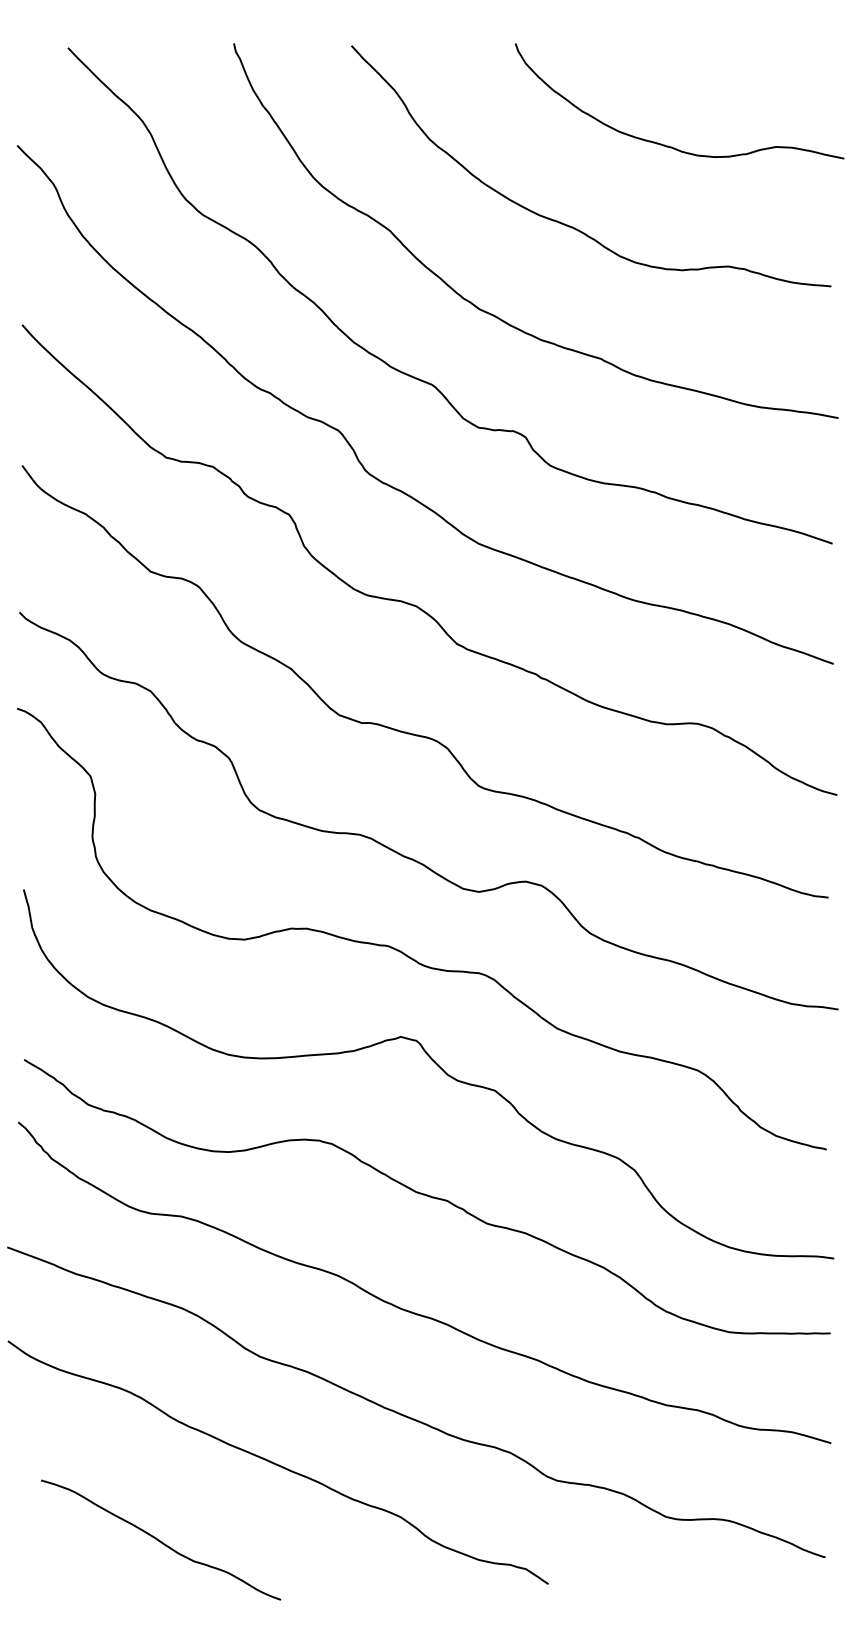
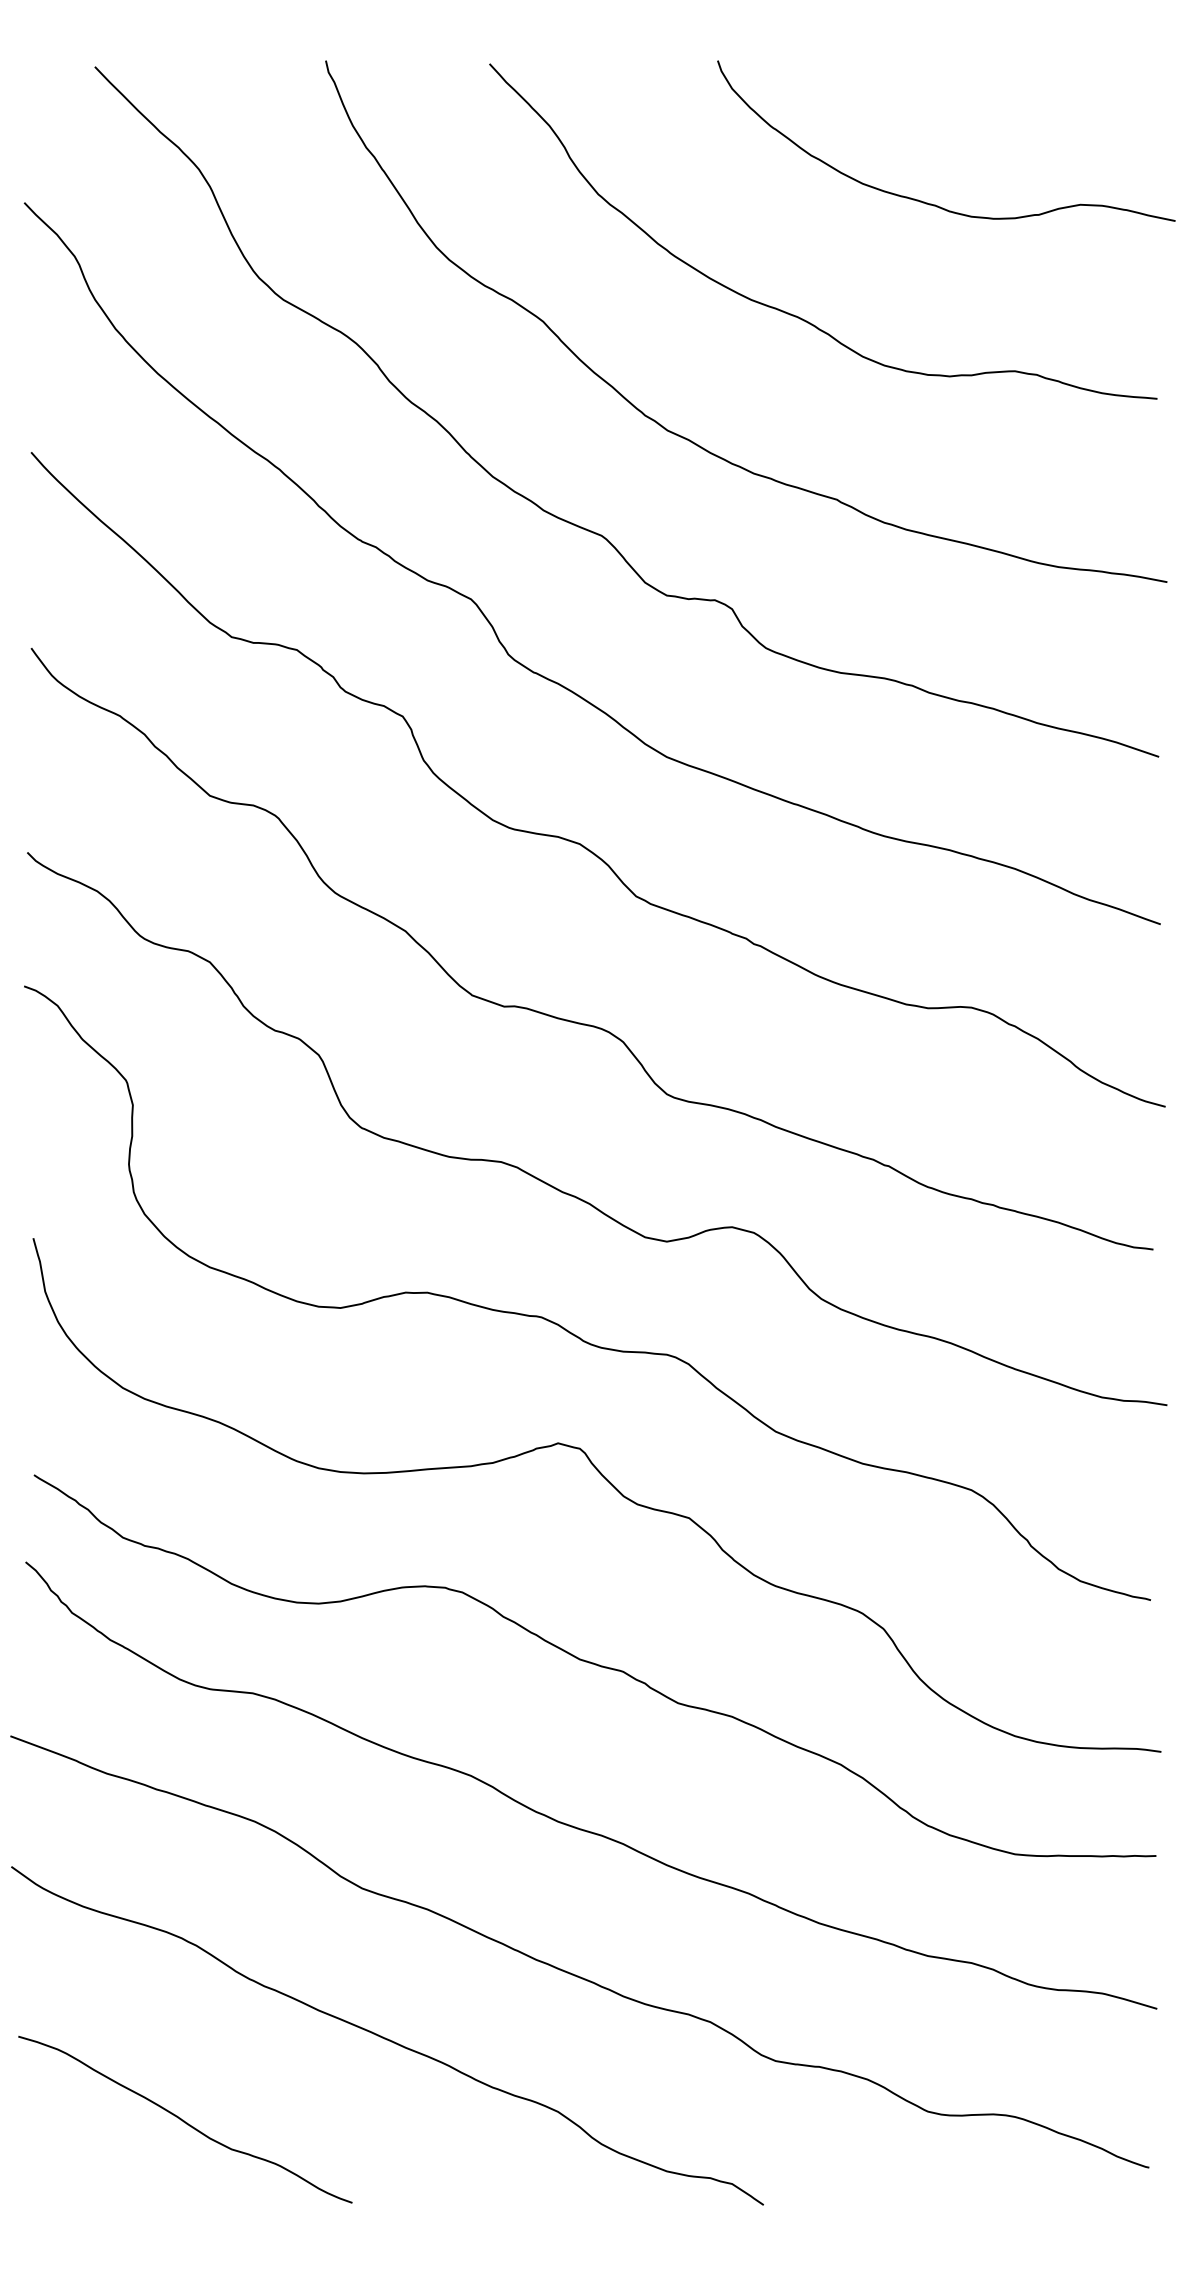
curve: (160, 1540) -> (184, 2120), moved

